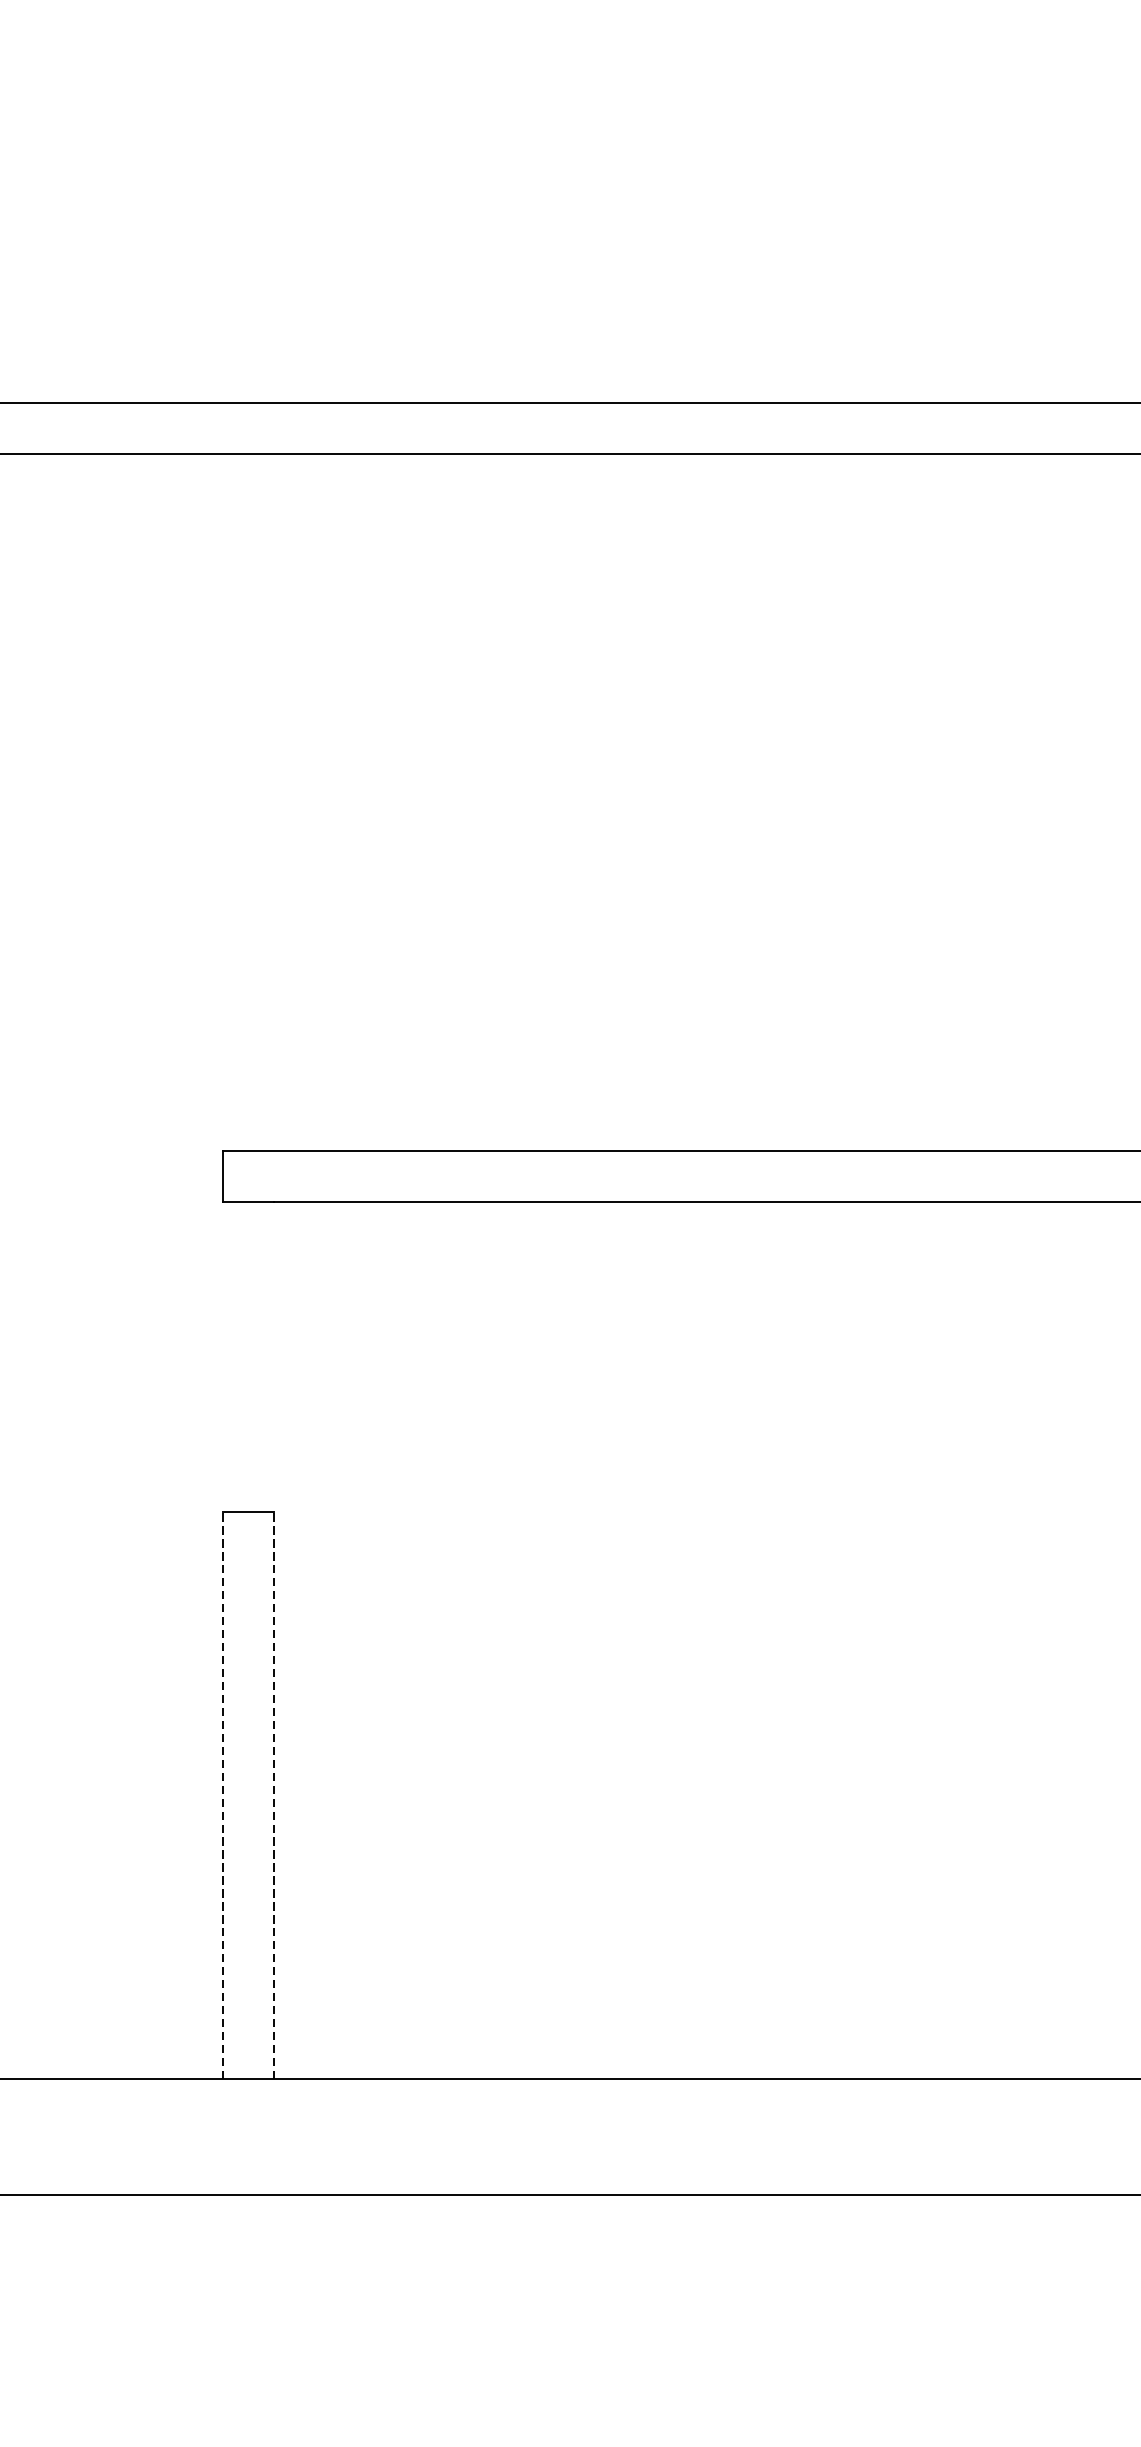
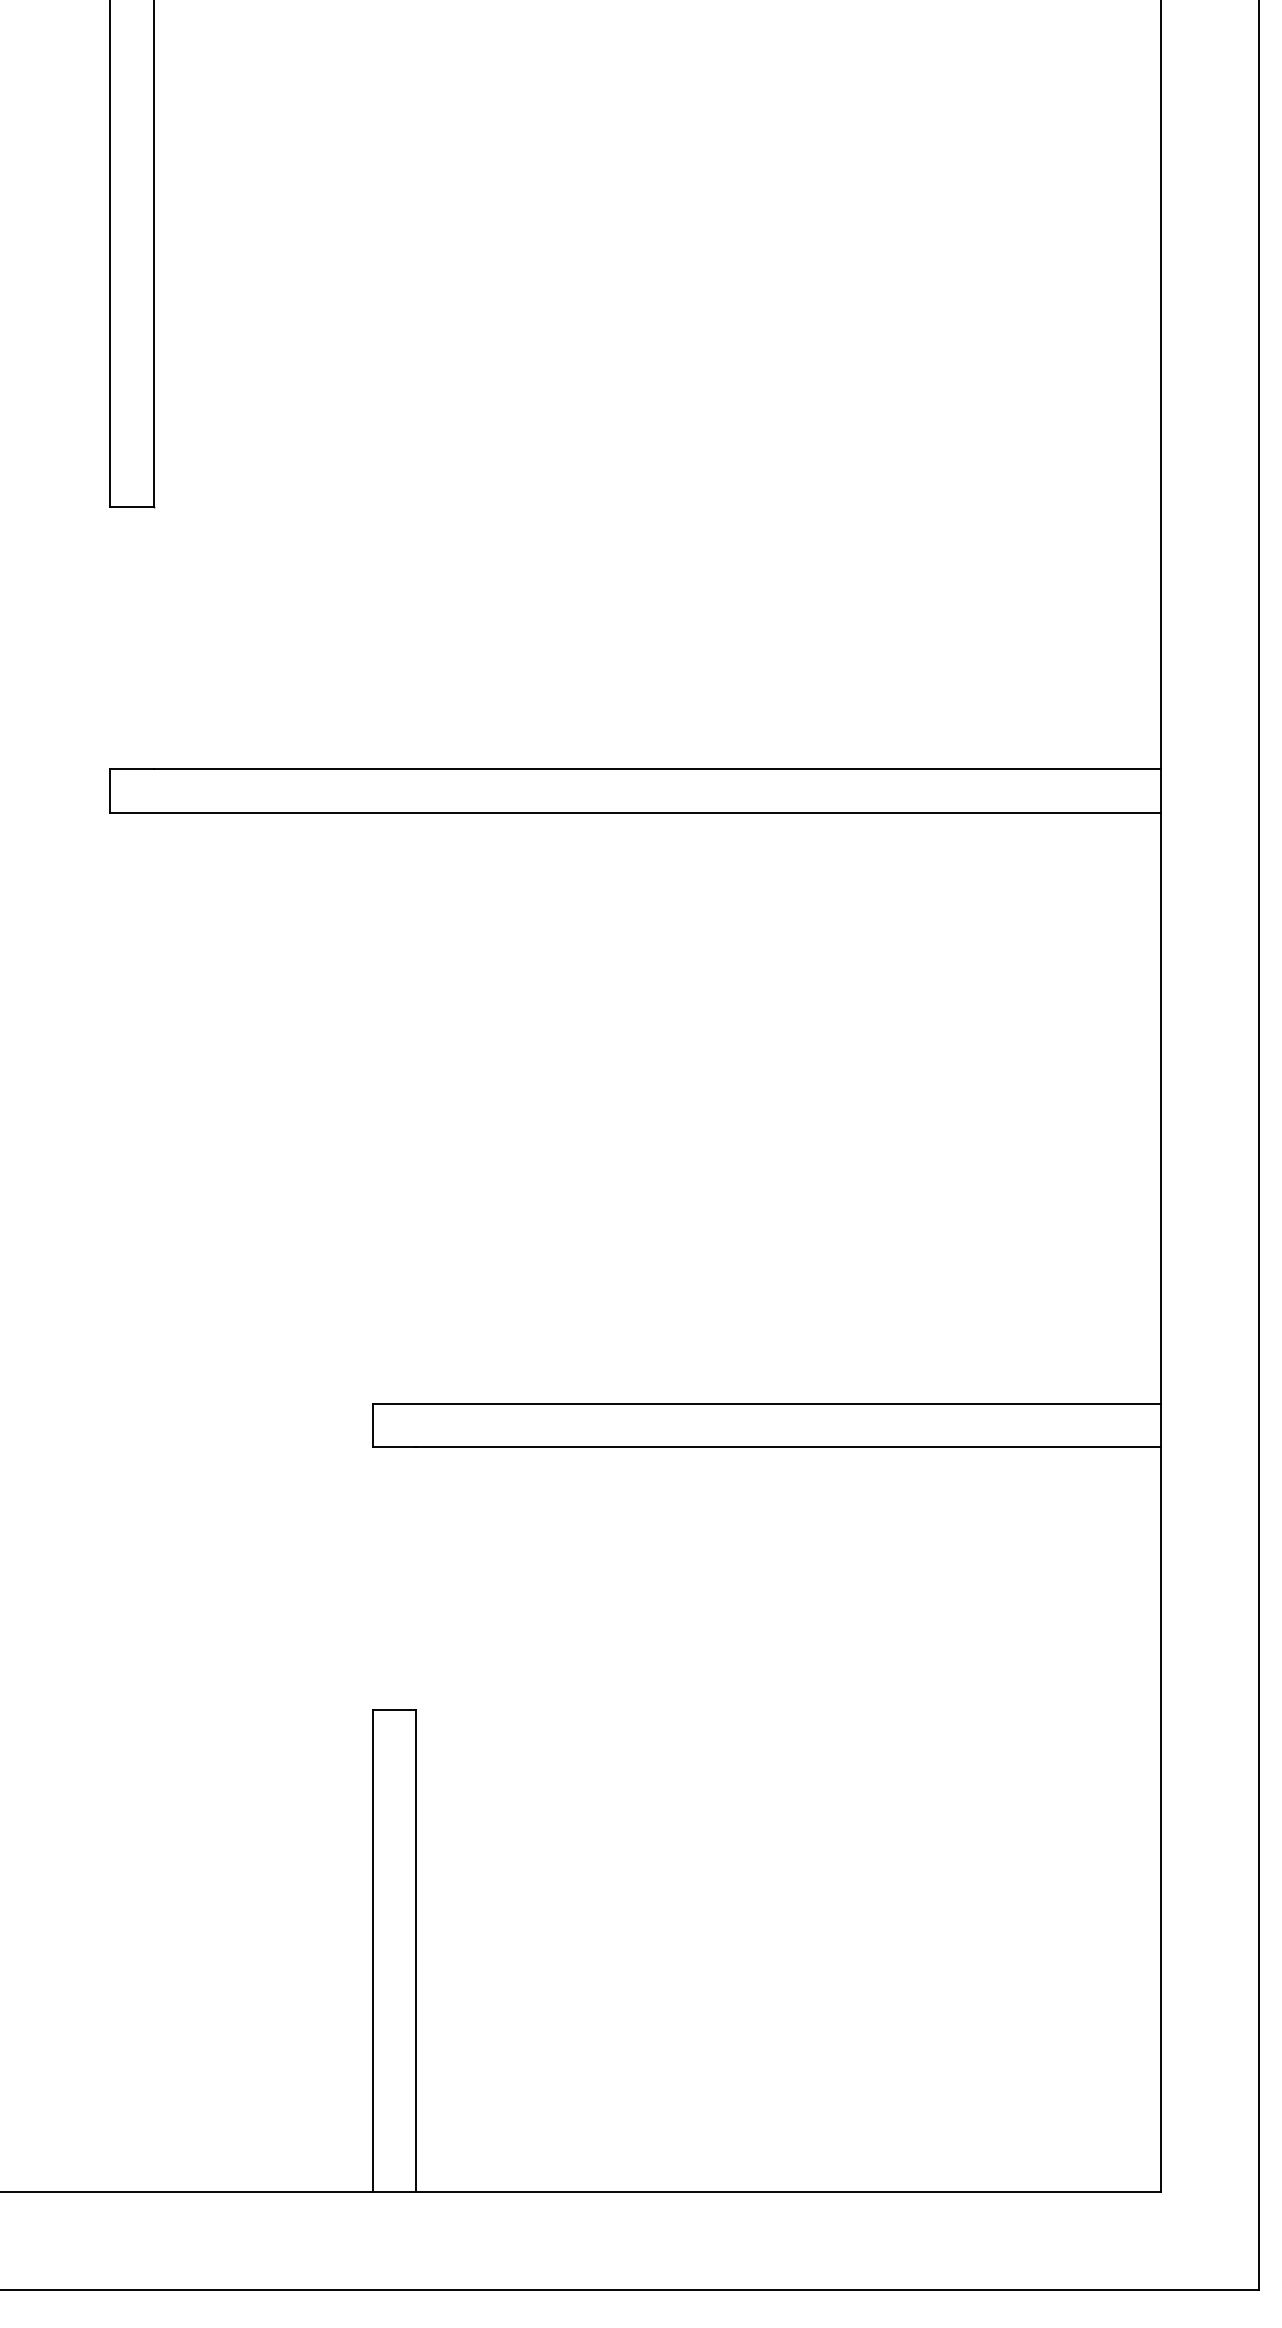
line: (222, 1795) -> (372, 1950), dashed -> solid
line: (274, 1795) -> (416, 1950), dashed -> solid

